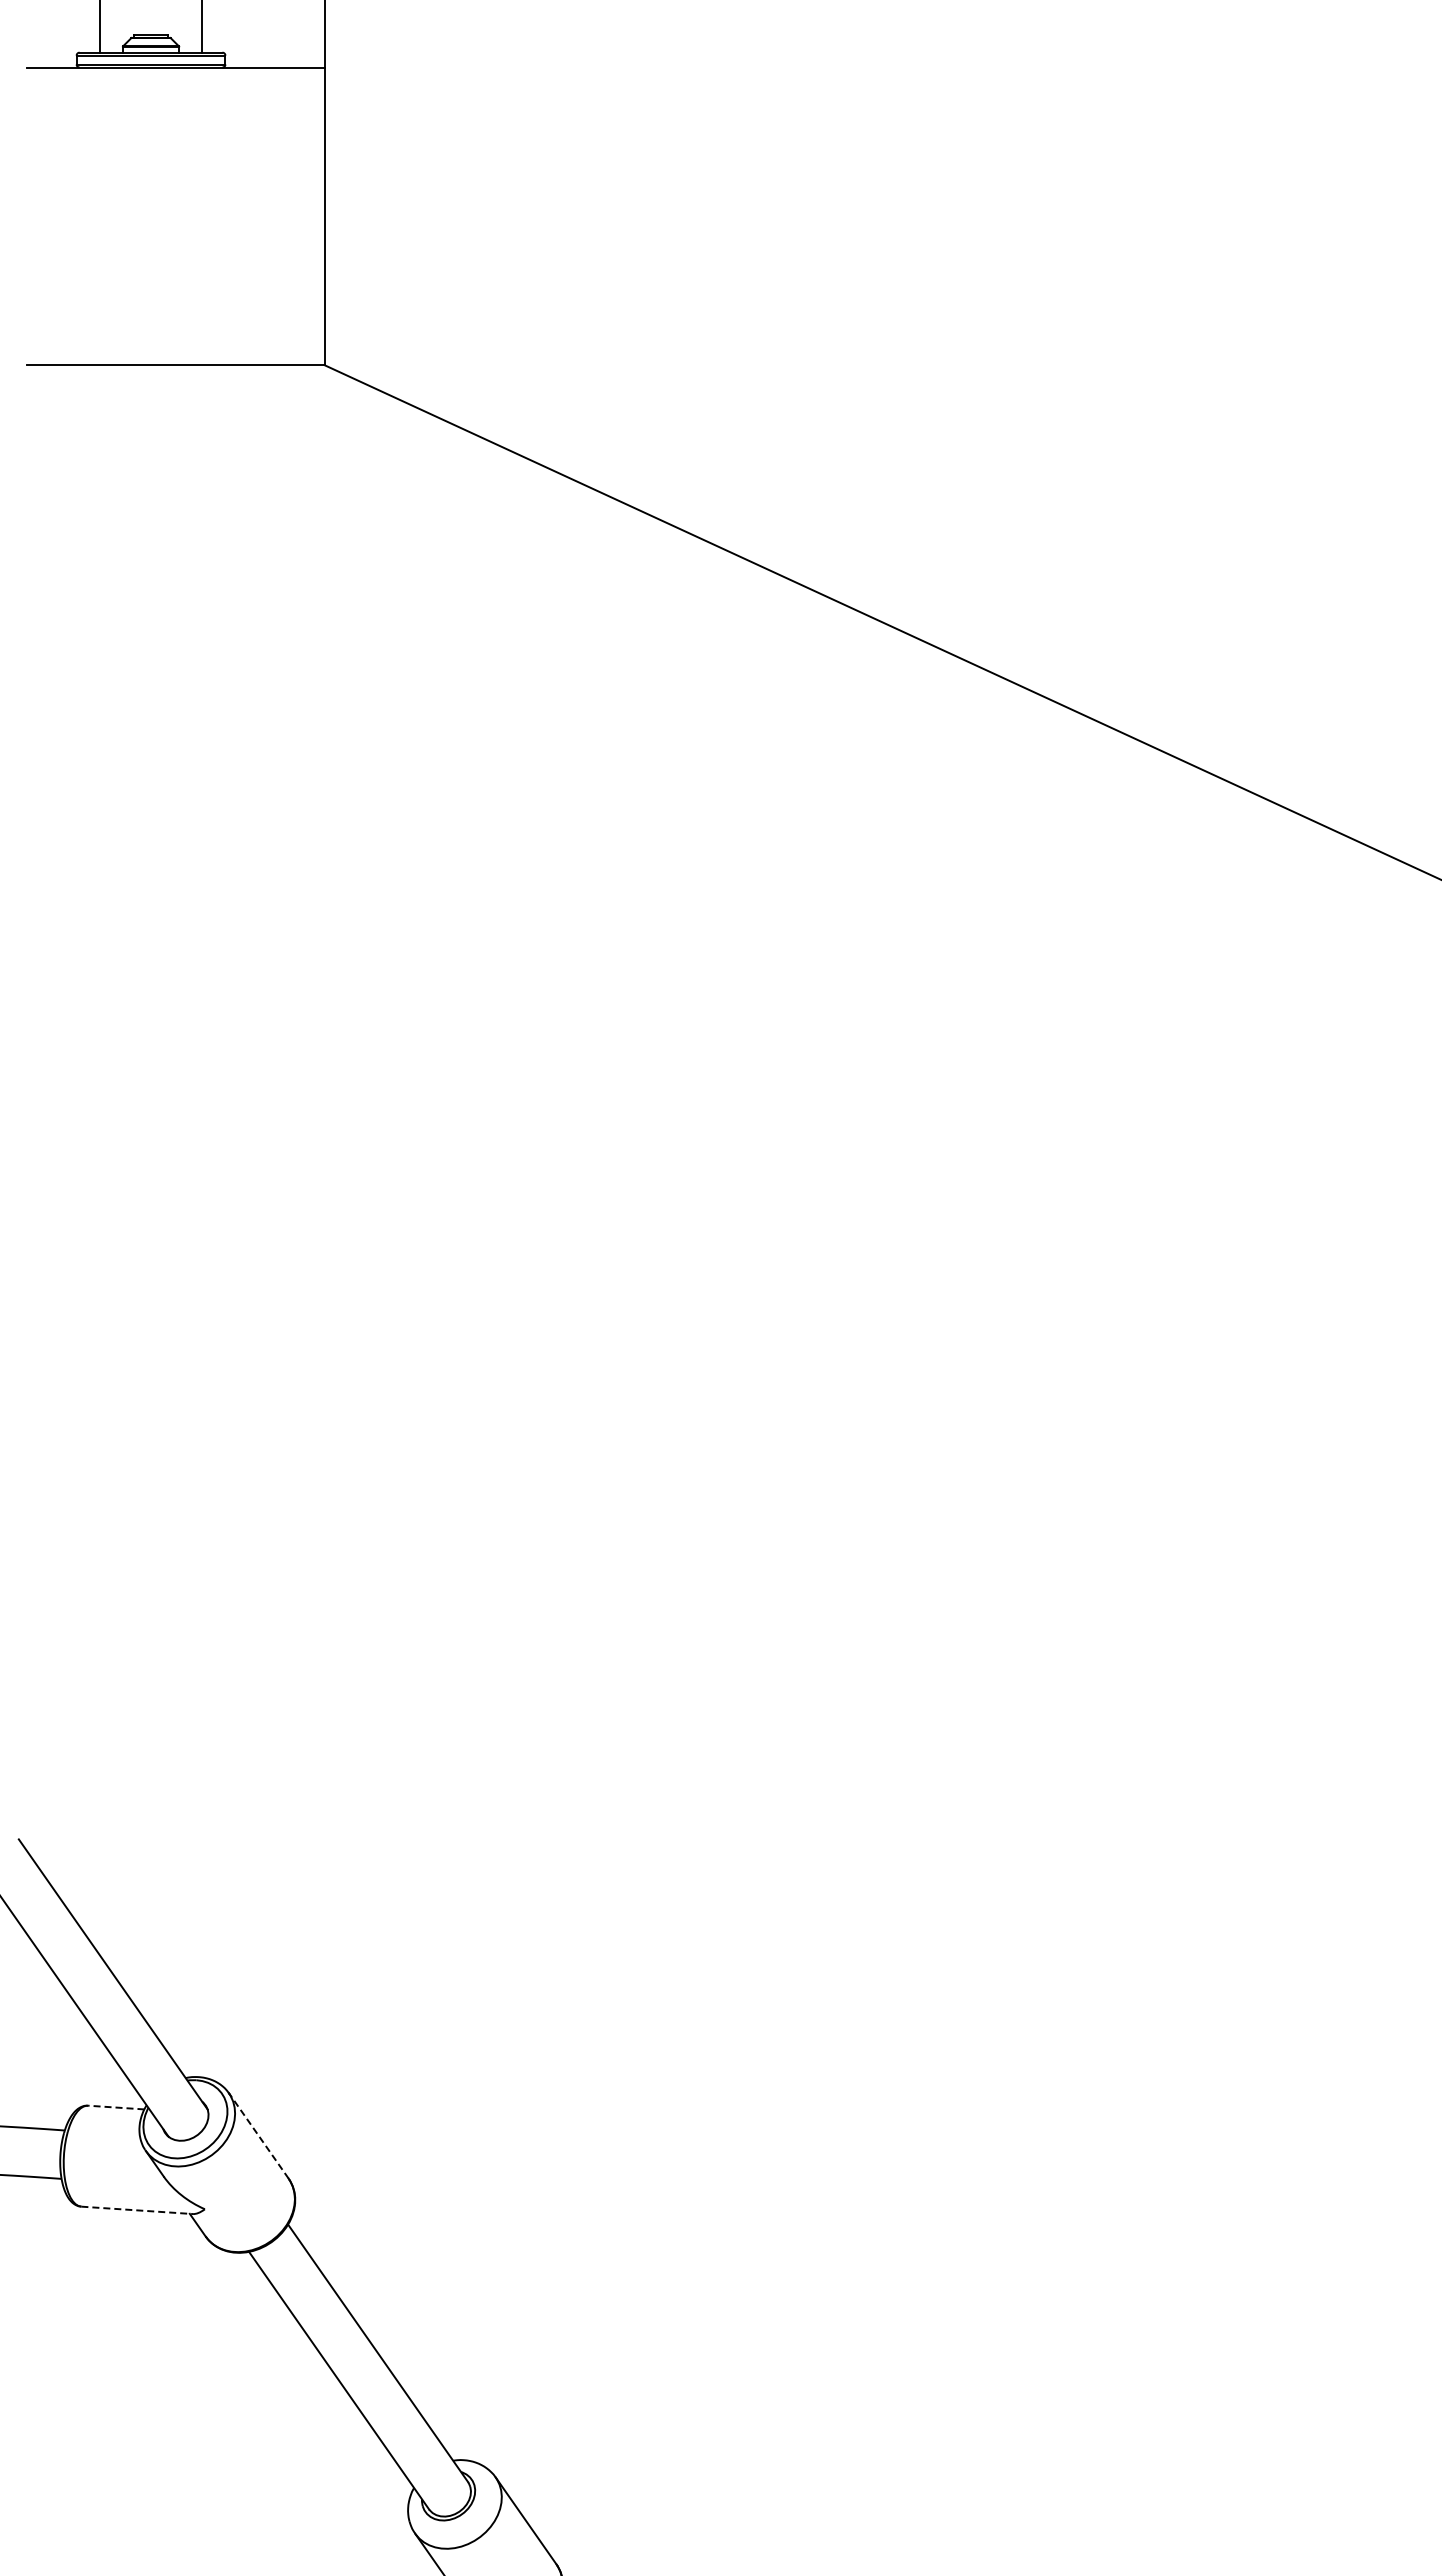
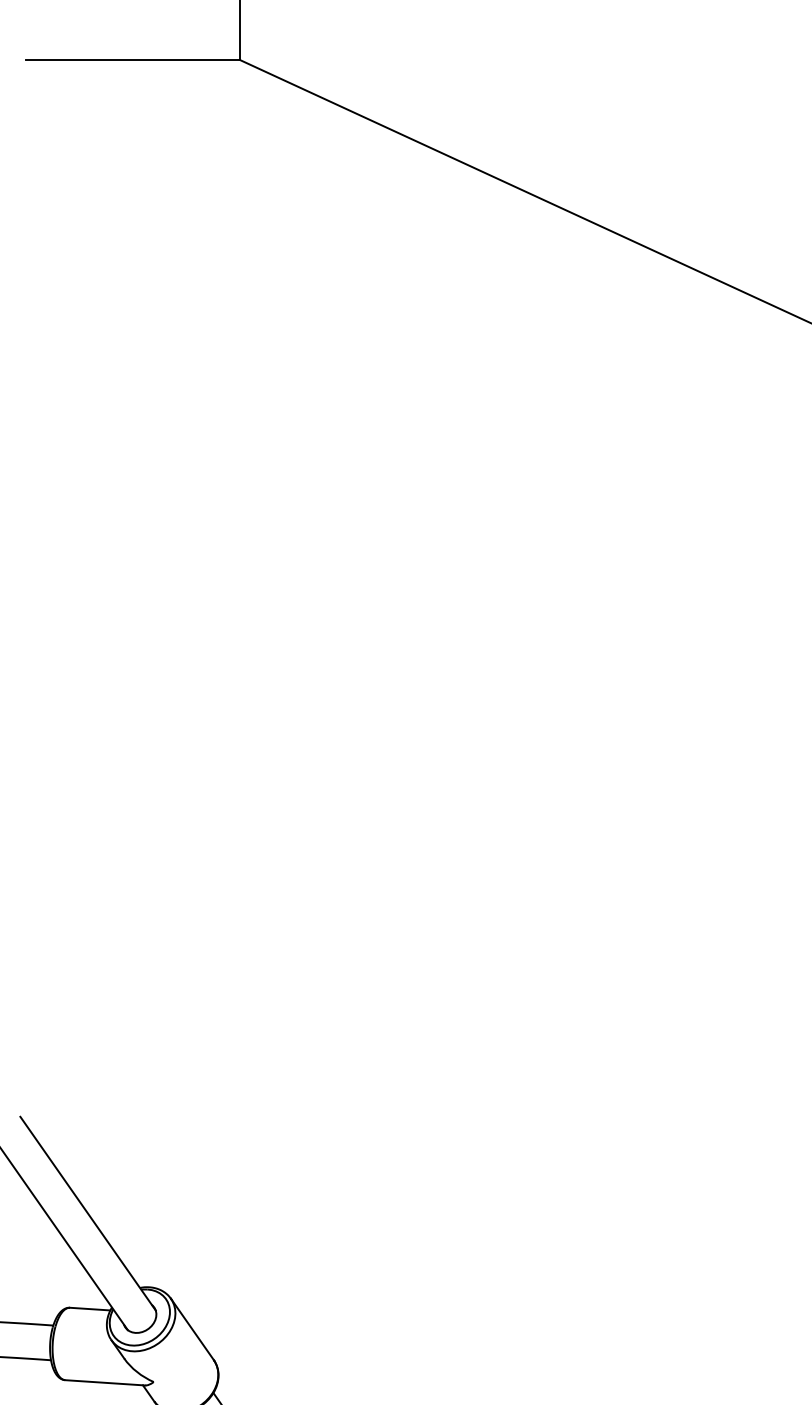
line: (115, 2107) -> (89, 1309), dashed -> solid
line: (258, 2135) -> (192, 1329), dashed -> solid
line: (137, 2210) -> (105, 1382), dashed -> solid

